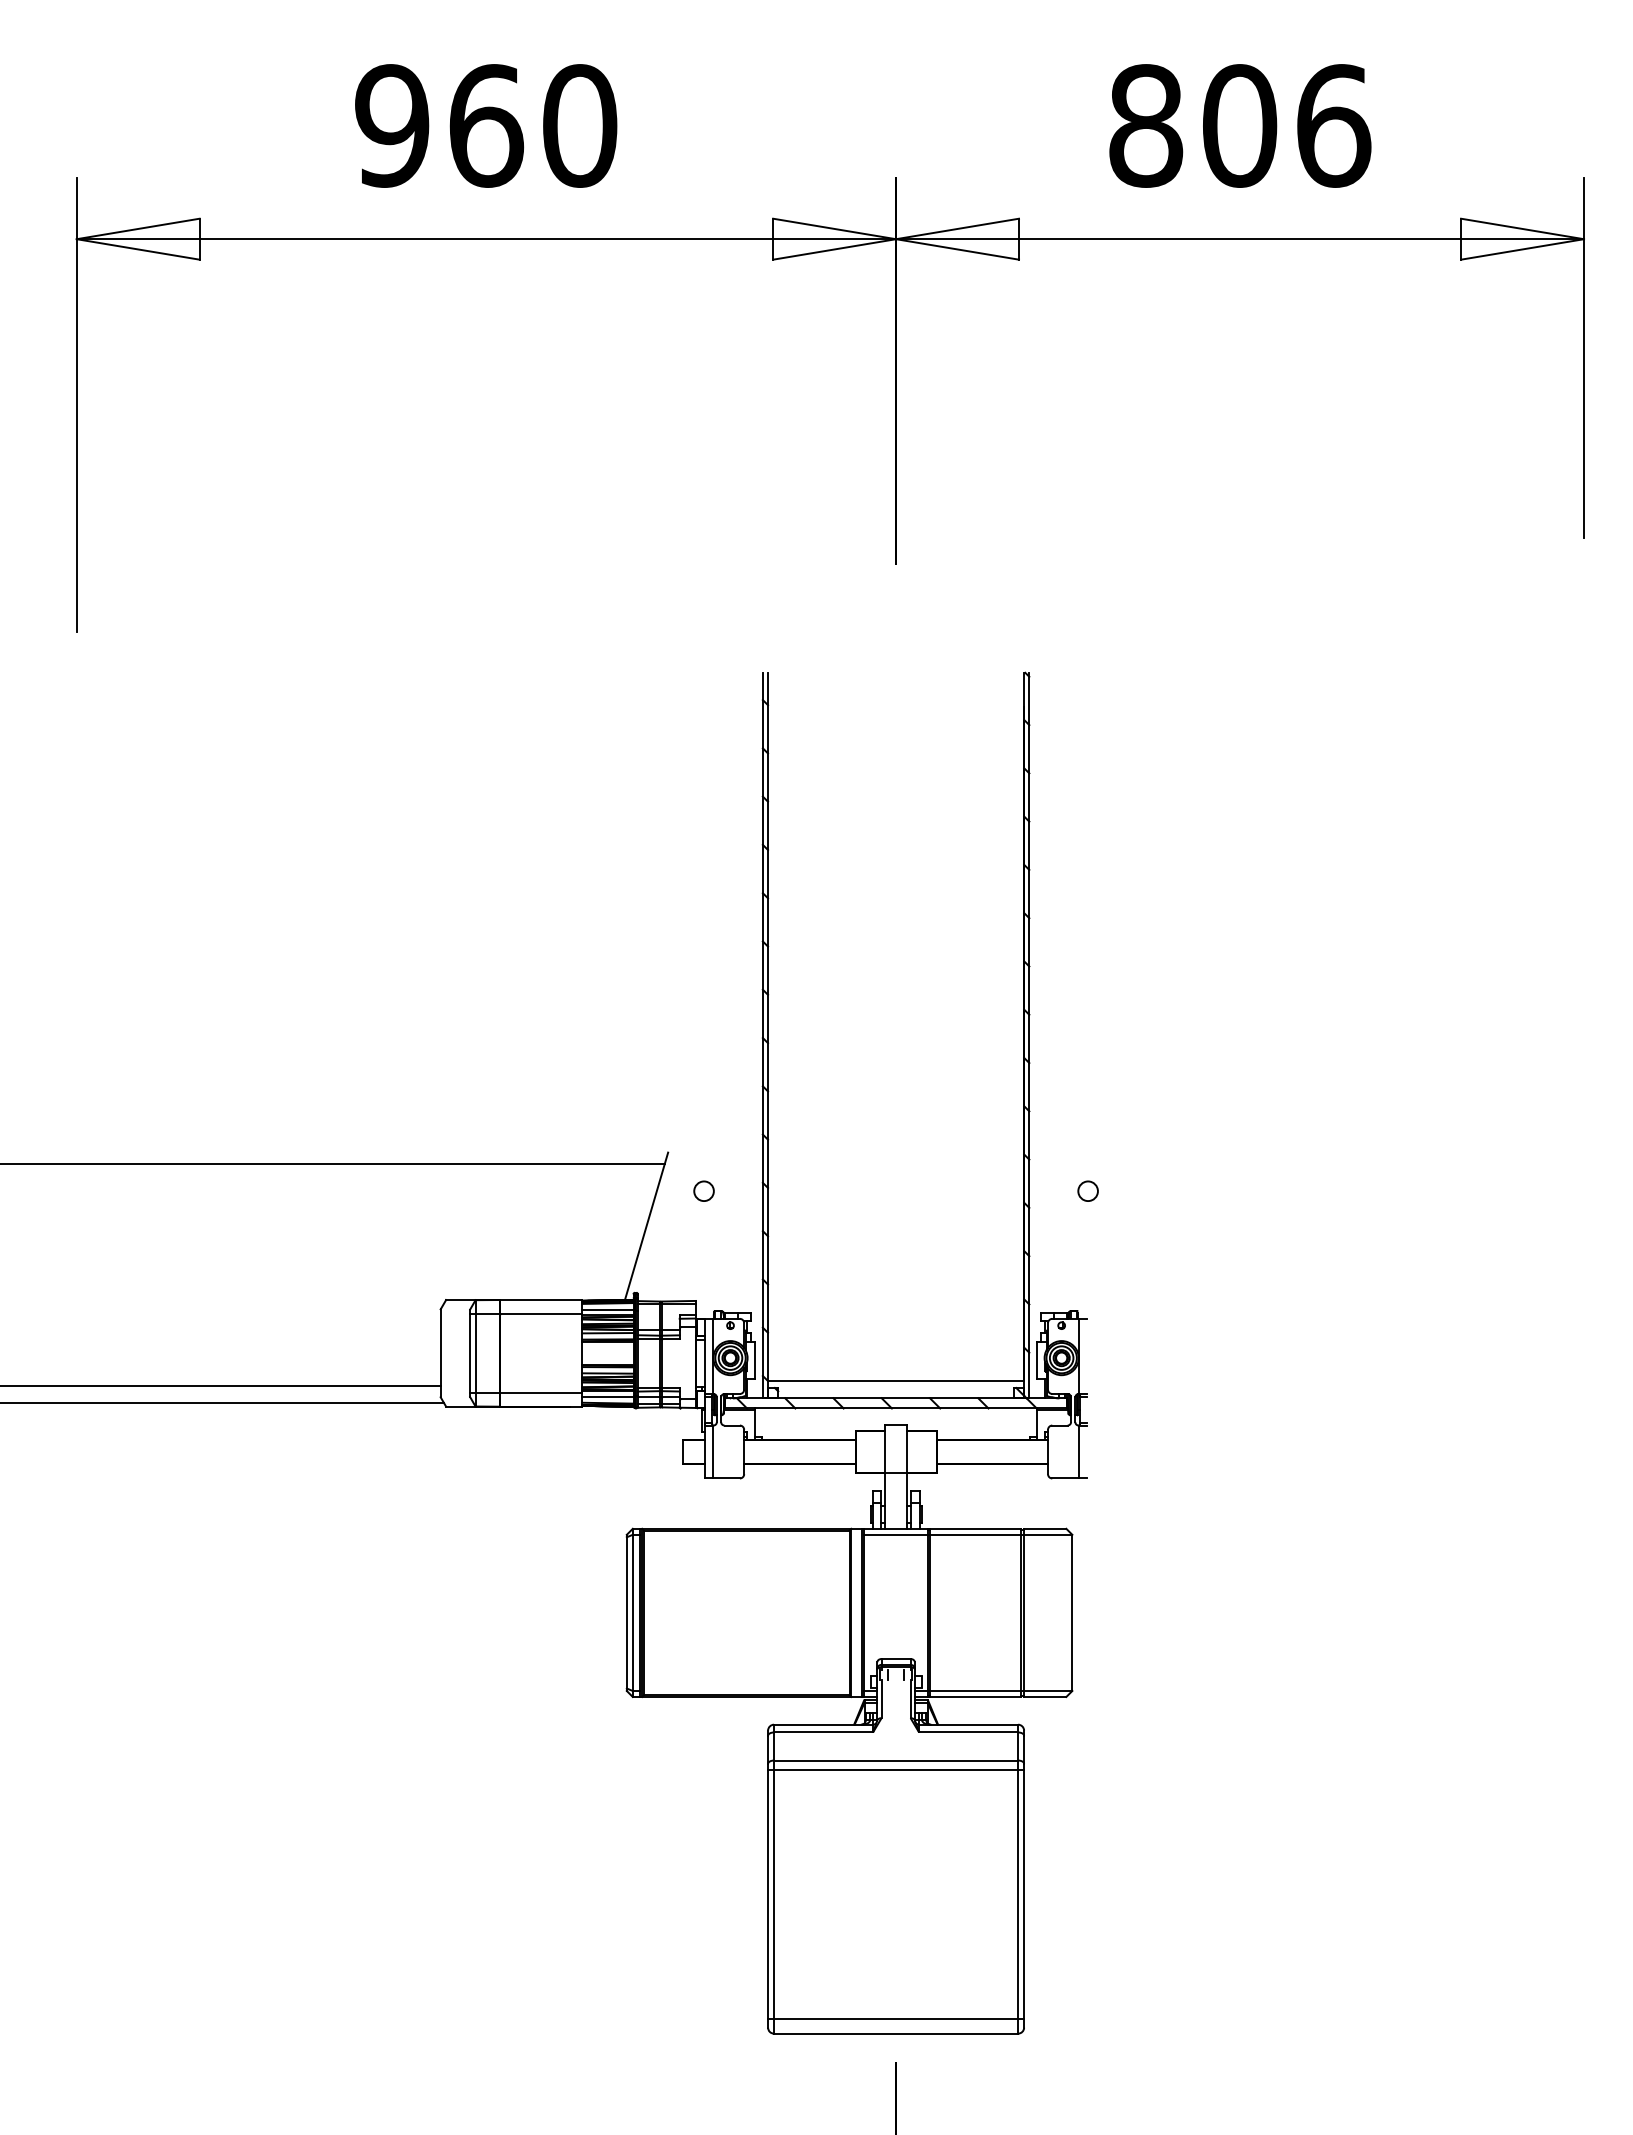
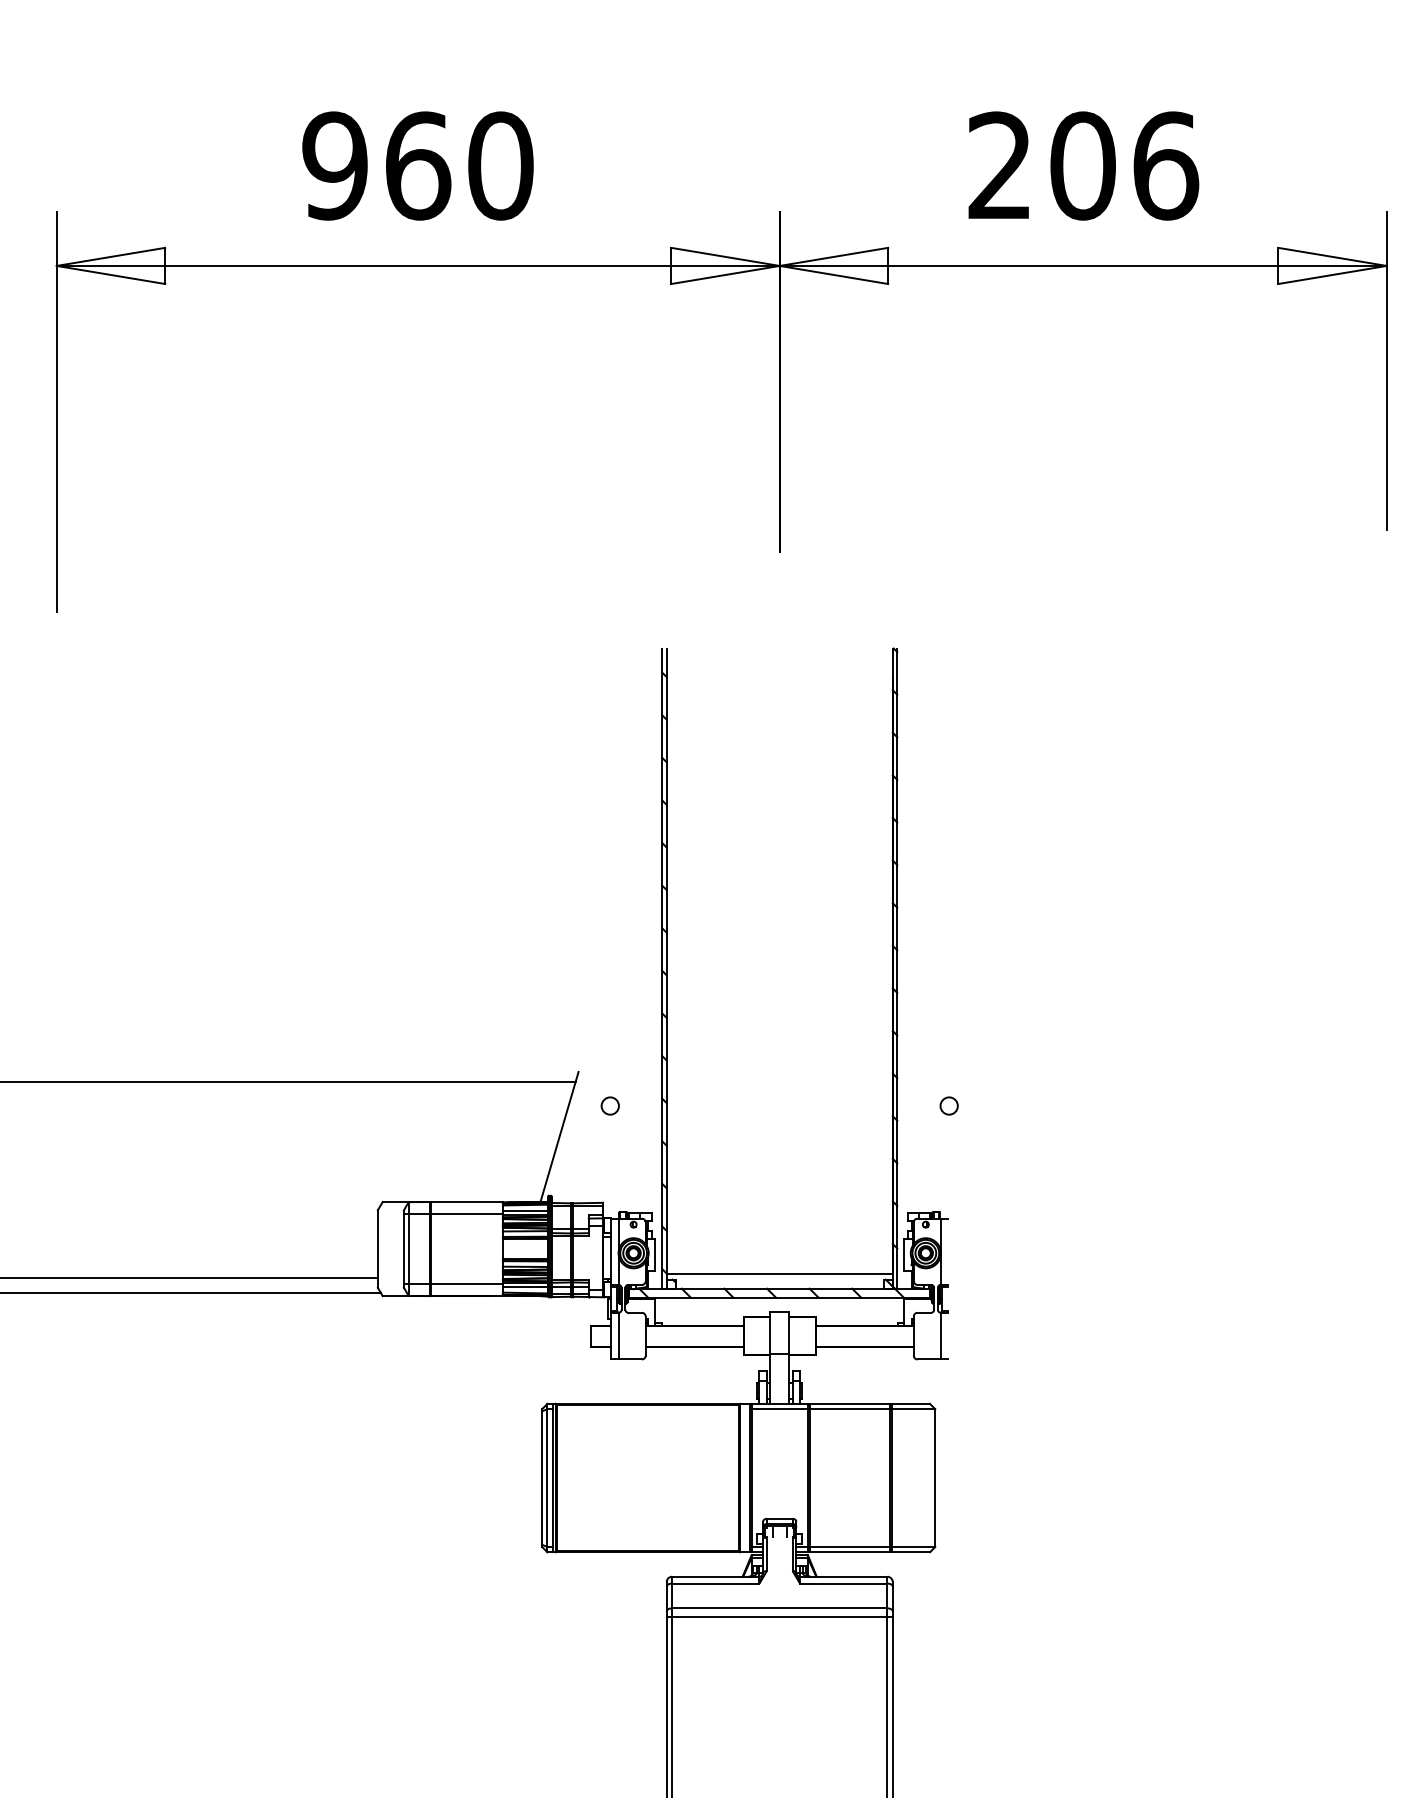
text: (1146, 125) -> (1000, 165), 806 -> 206

